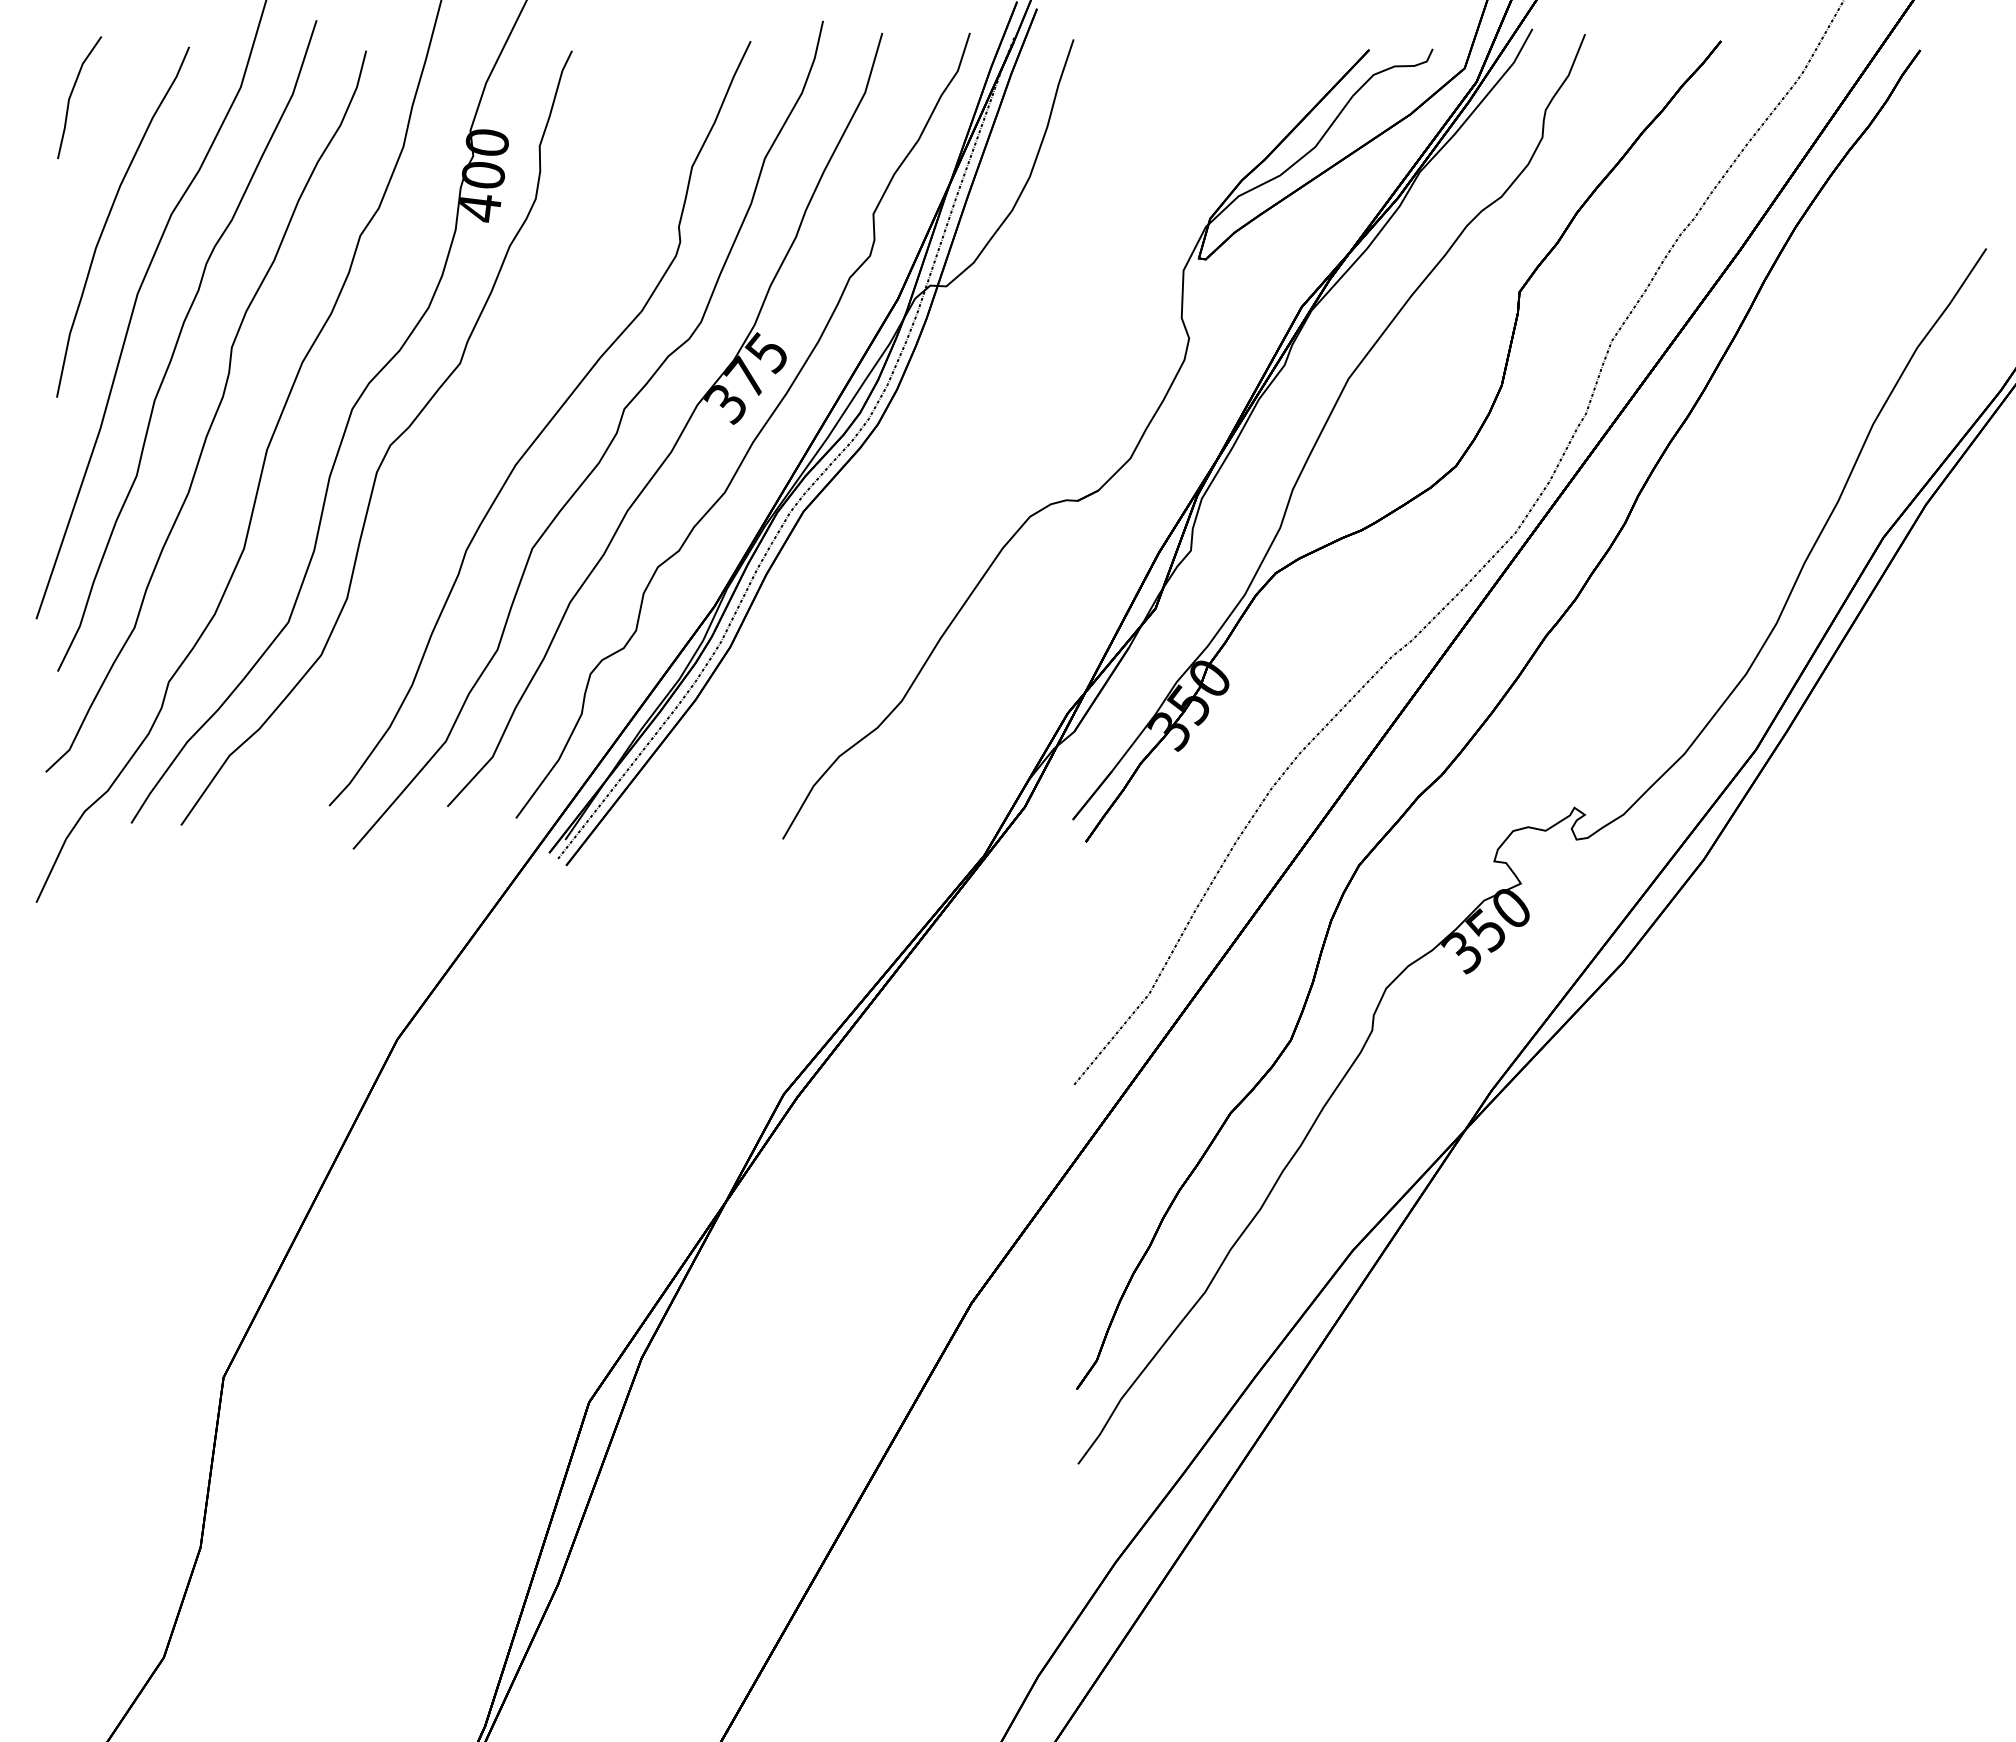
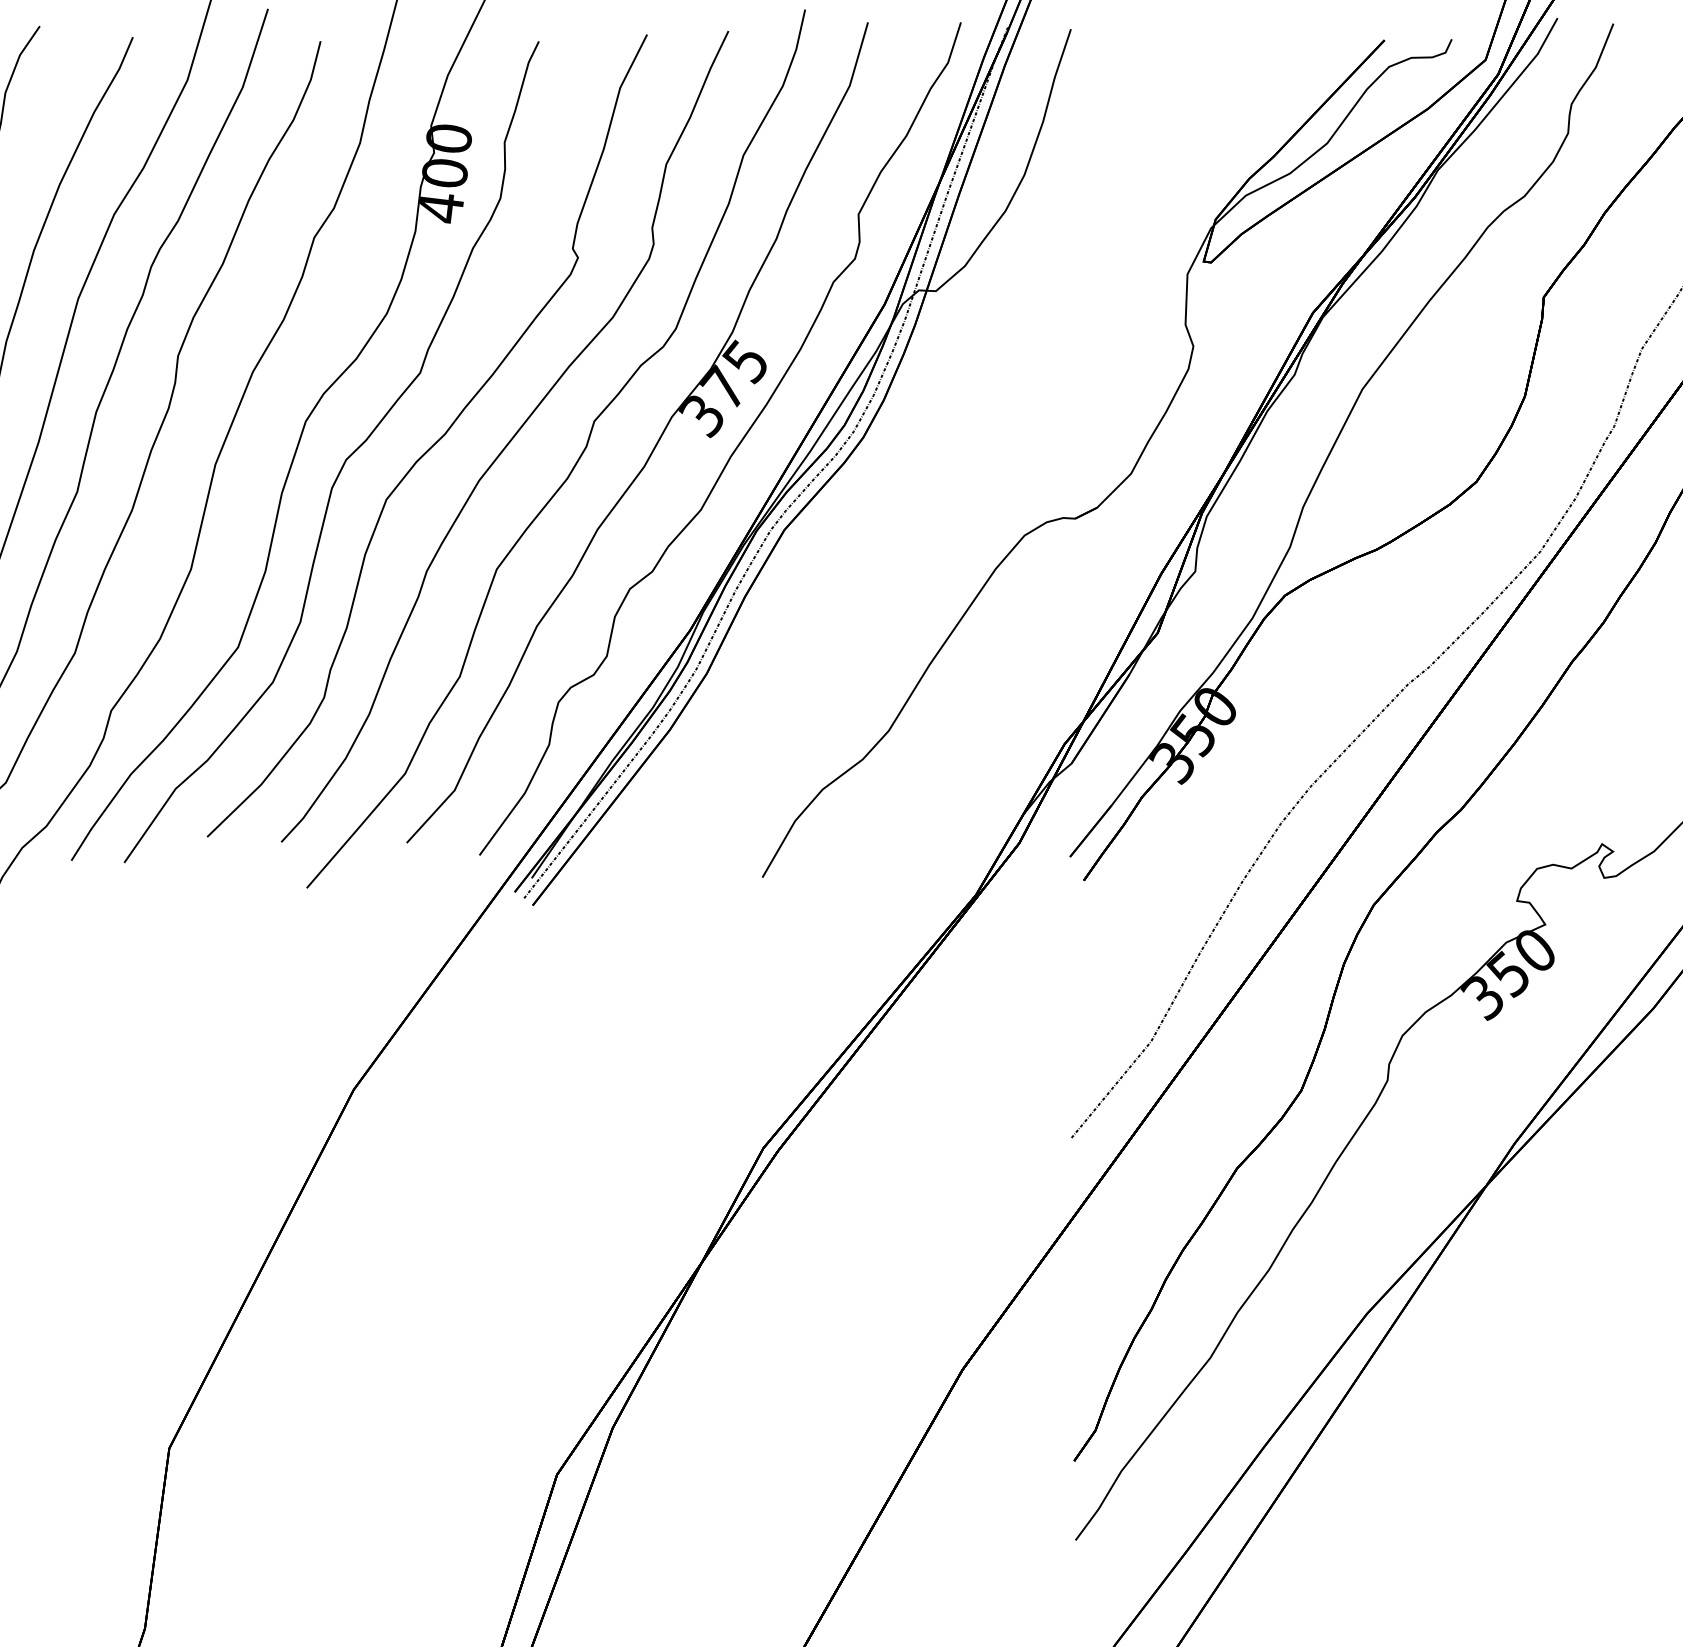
part: (473, 429) -> (434, 442), added

